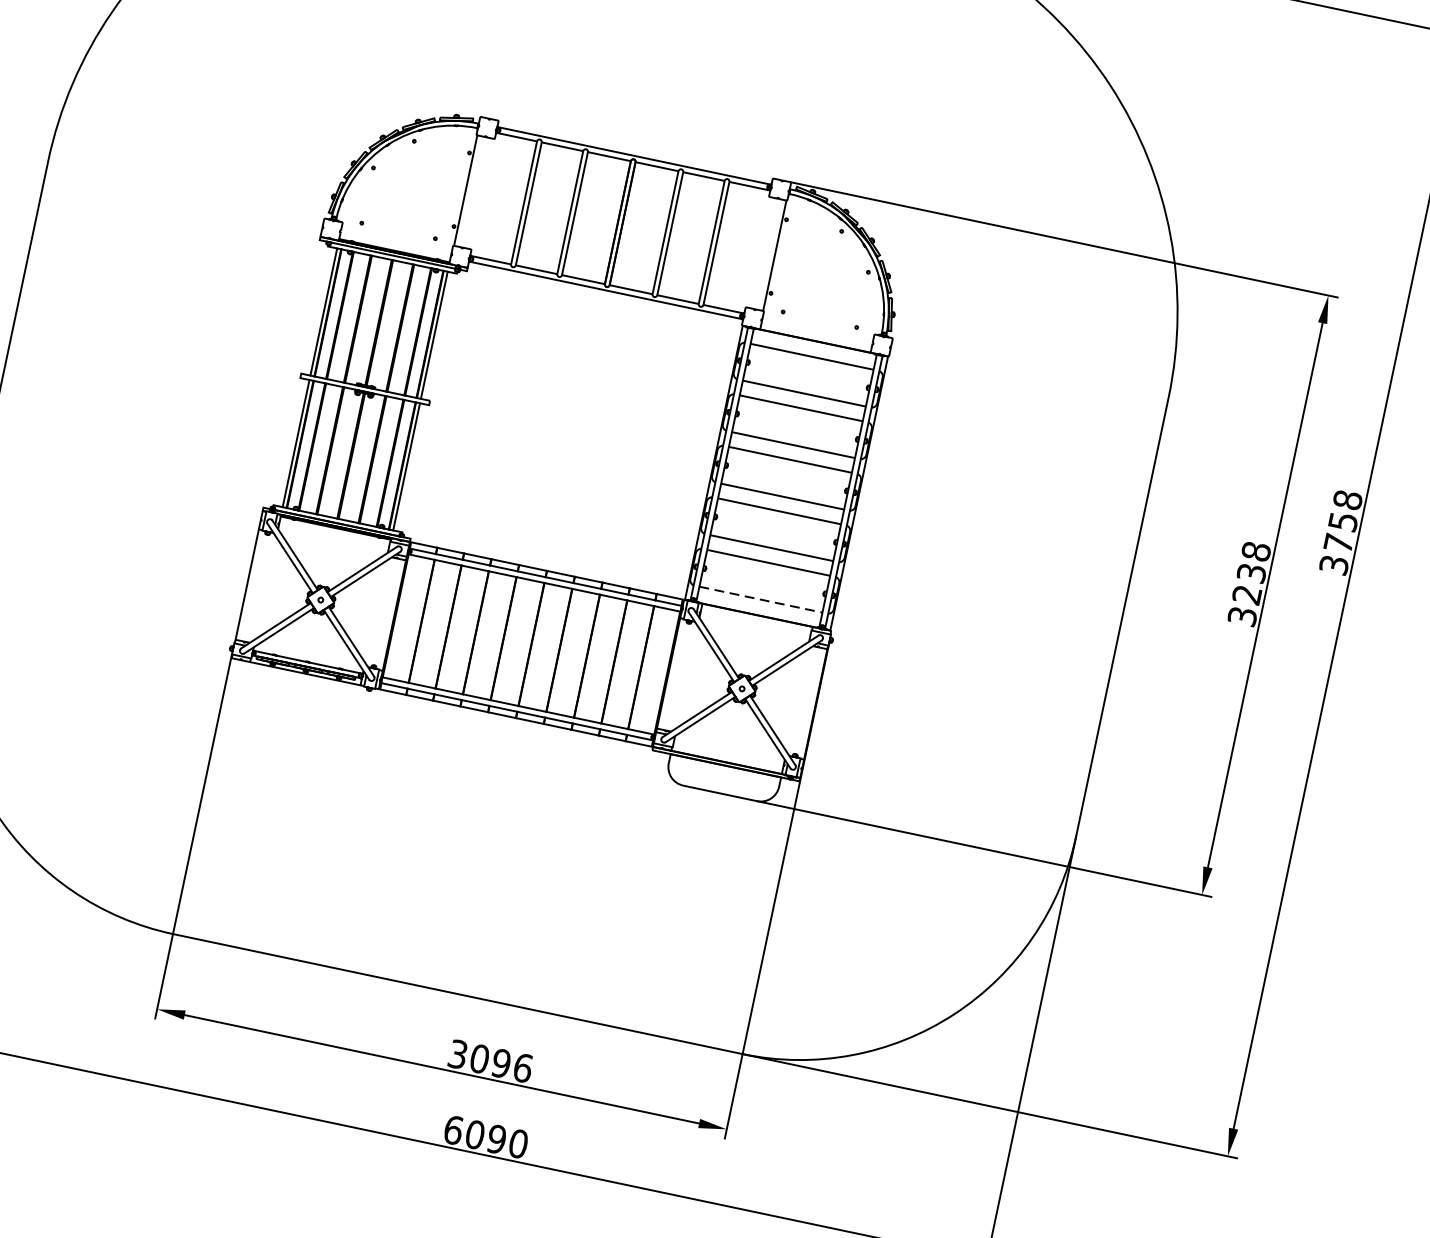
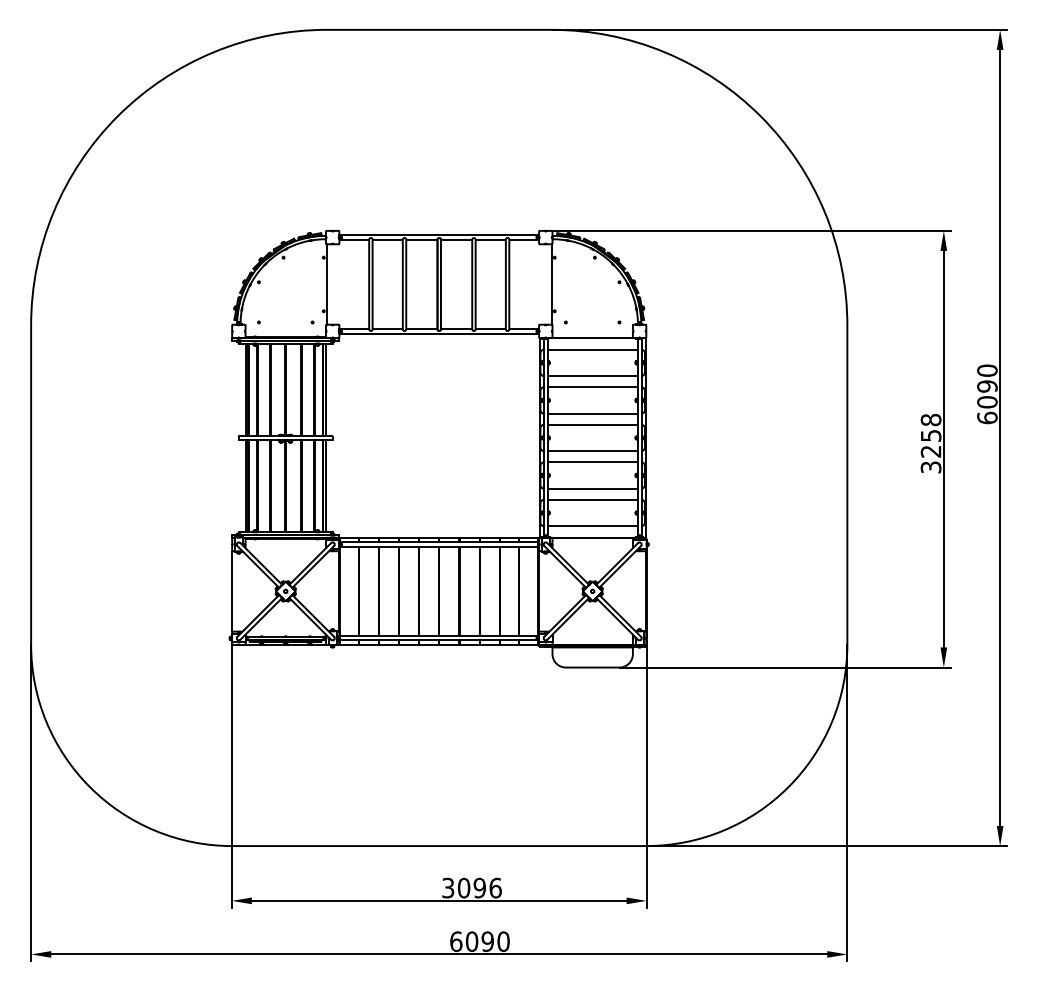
text: (1341, 532) -> (987, 394), 3758 -> 6090
text: (1250, 572) -> (930, 435), 3238 -> 3258
line: (760, 599) -> (592, 526), dashed -> solid

